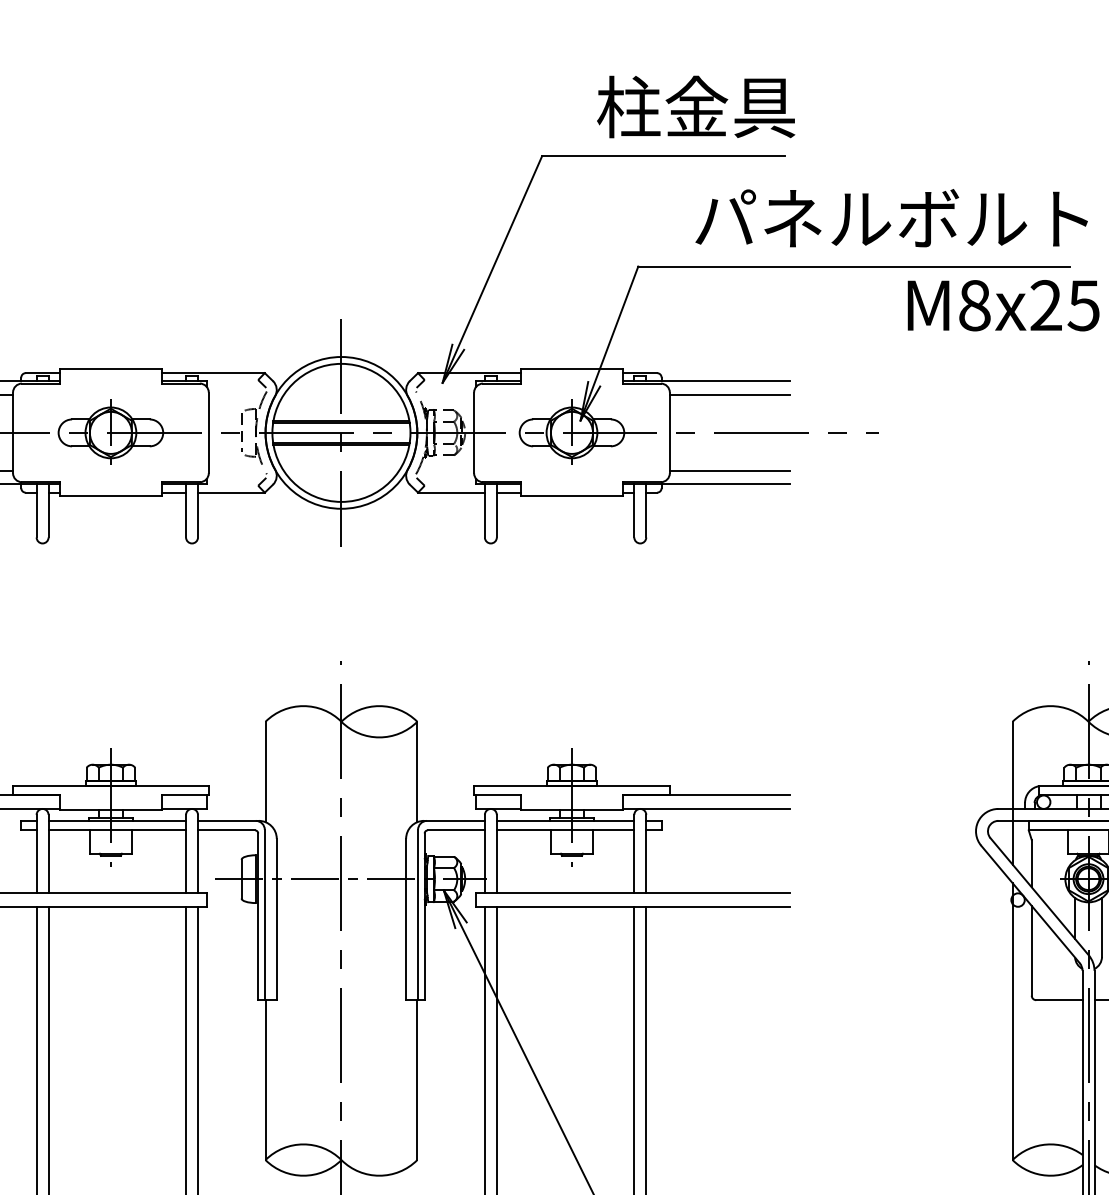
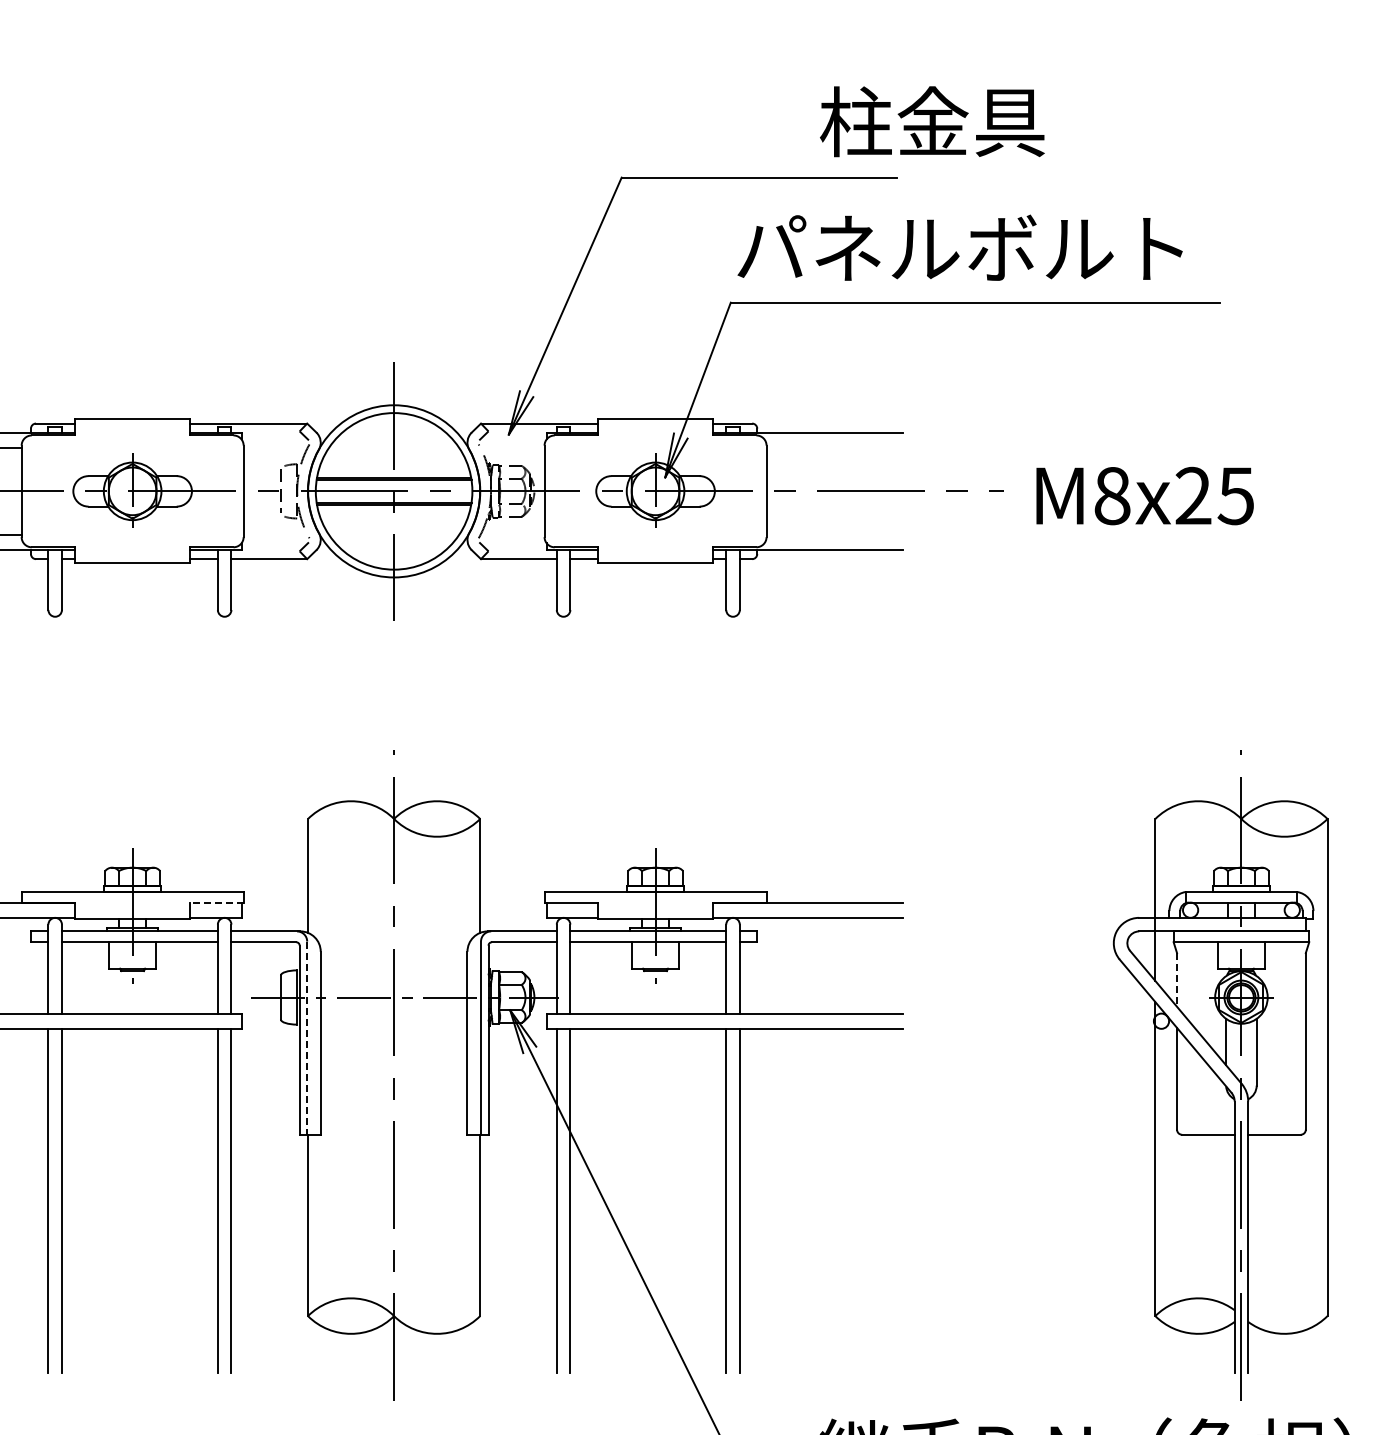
text: (696, 106) -> (932, 121), moved
text: (891, 217) -> (959, 247), moved
text: (1003, 305) -> (1144, 495), moved
line: (729, 395) -> (834, 448), removed
line: (729, 470) -> (834, 534), removed
line: (184, 795) -> (216, 902), solid -> dashed
line: (1032, 863) -> (1177, 979), solid -> dashed
line: (265, 915) -> (307, 1038), solid -> dashed

